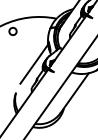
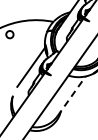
line: (75, 92) -> (72, 95), solid -> dashed

